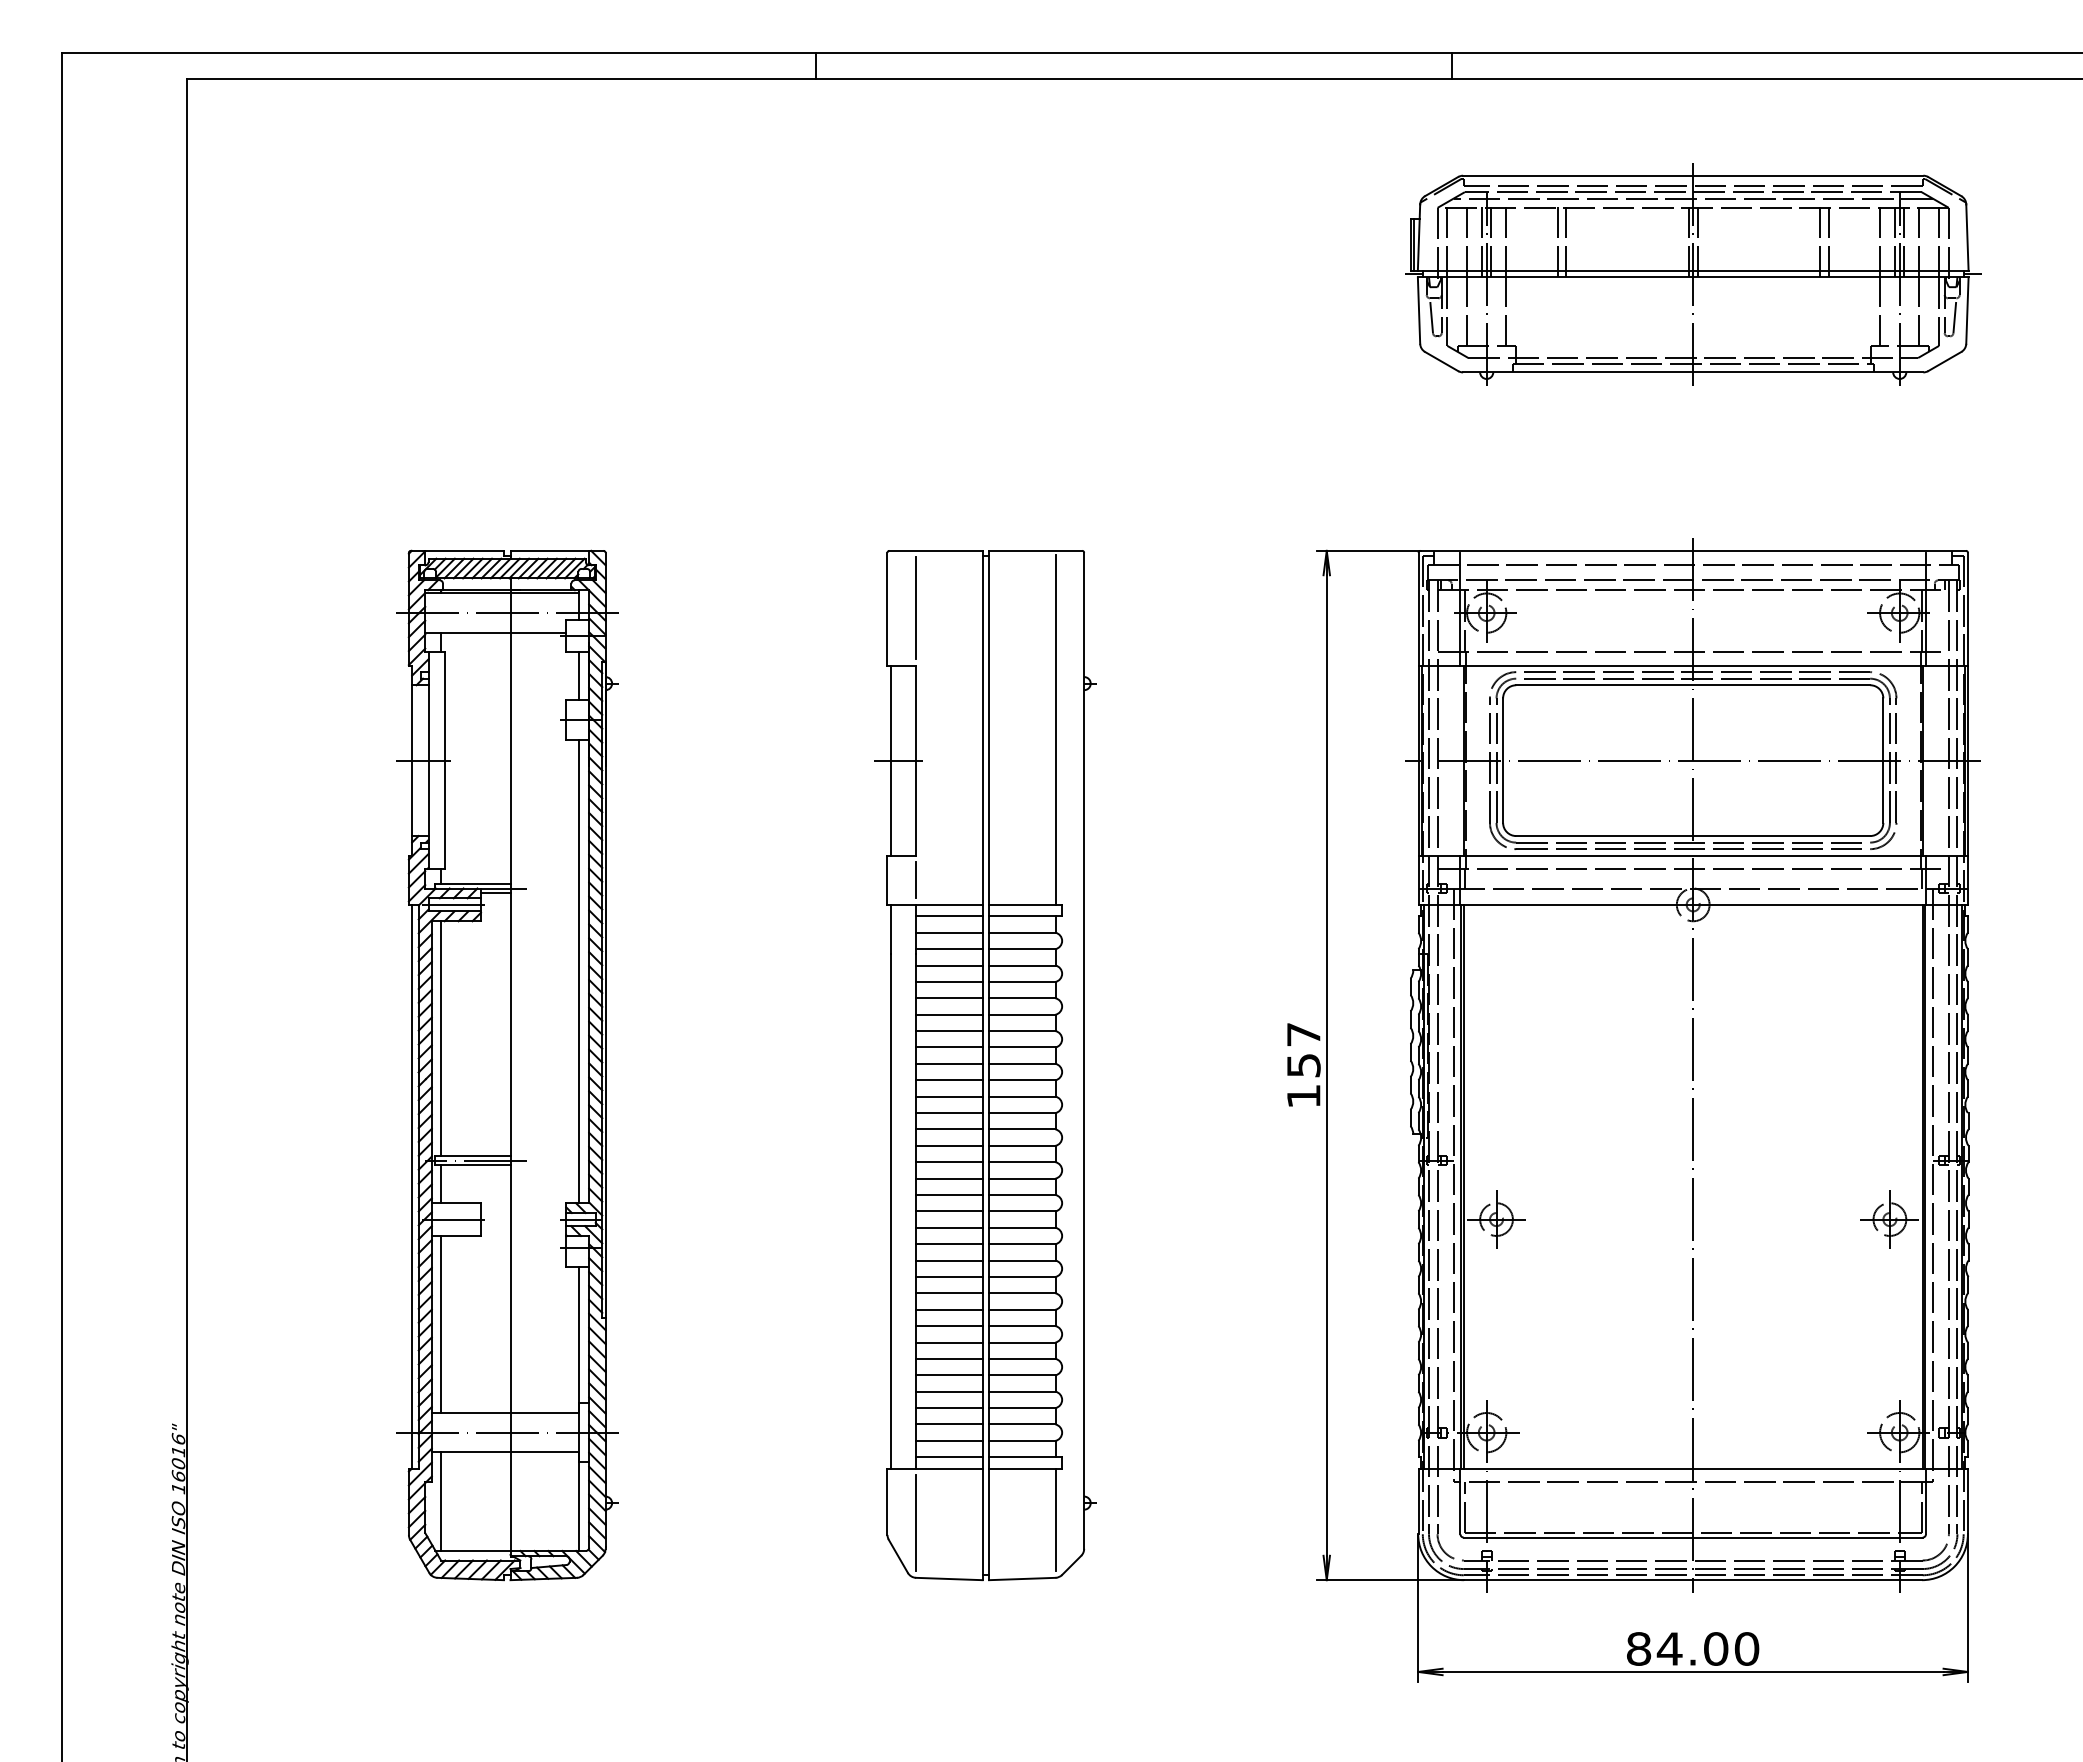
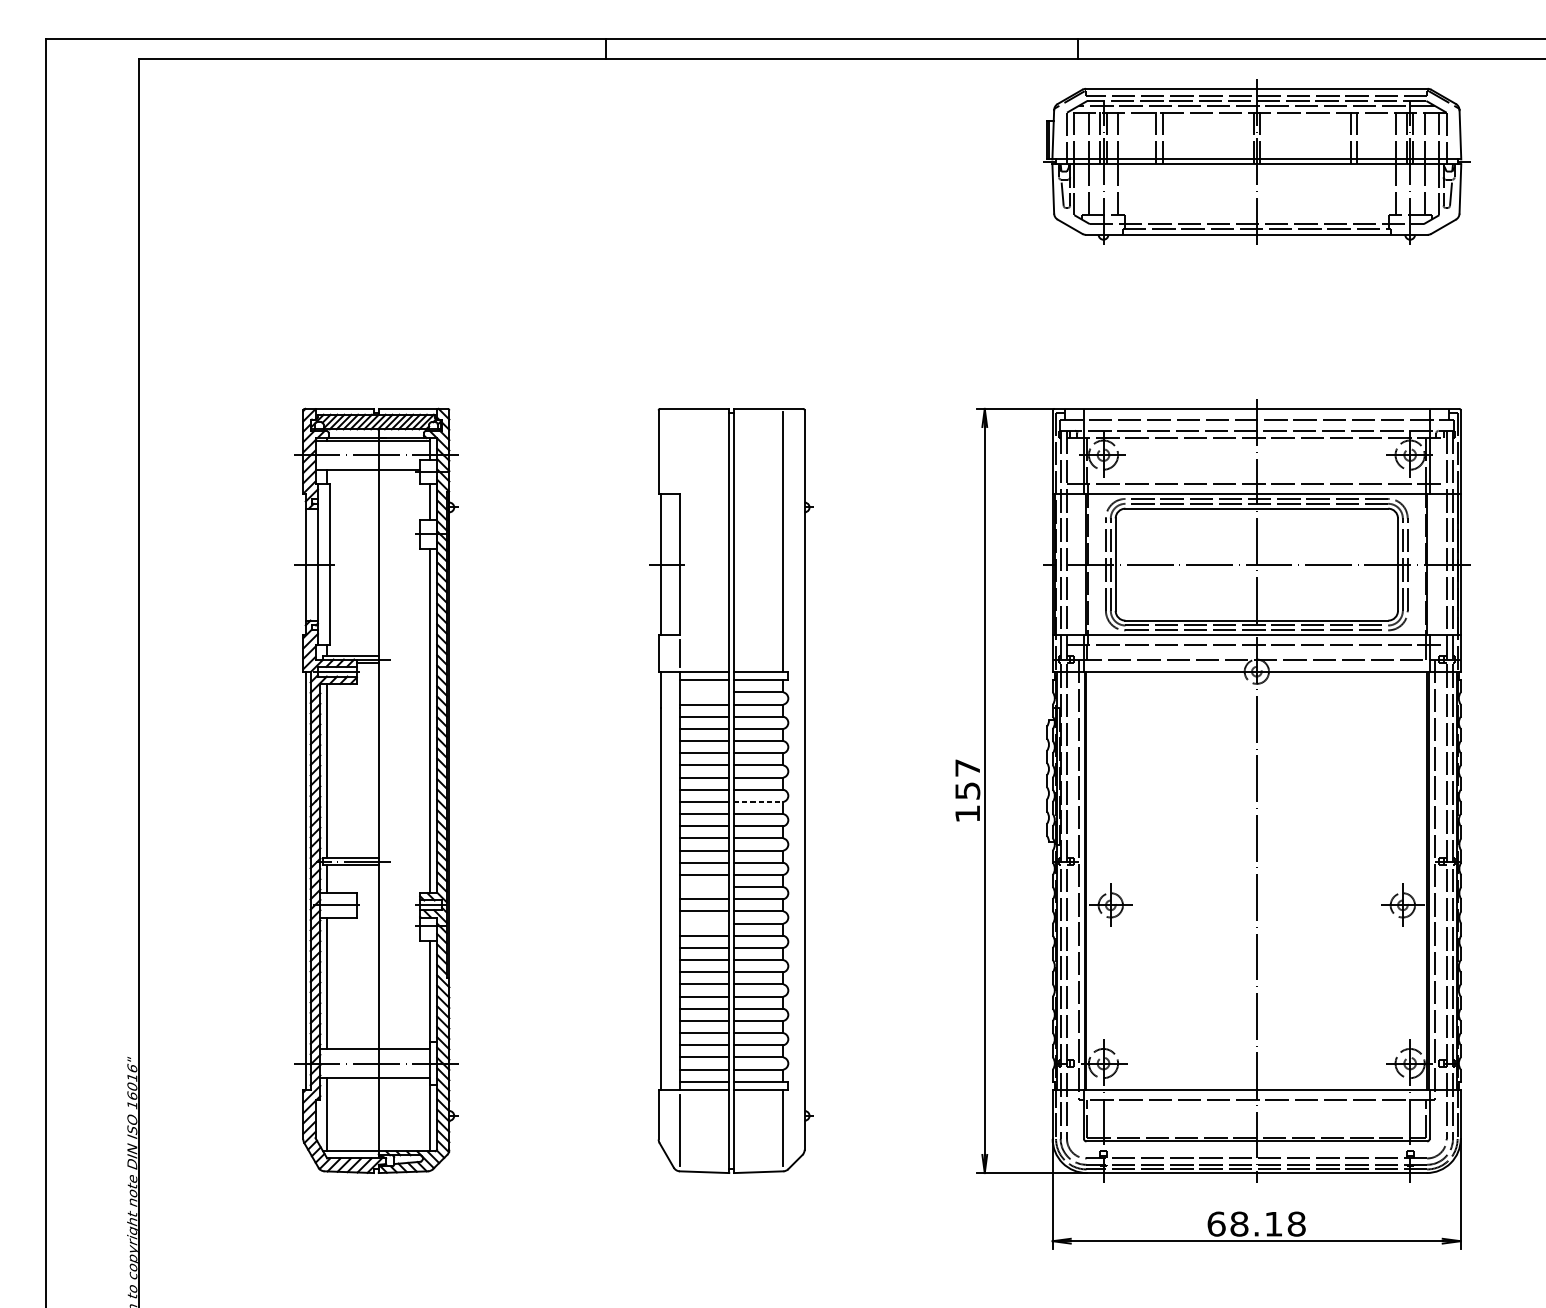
part: (1693, 274) -> (1257, 162), moved
line: (916, 608) -> (680, 451), removed
line: (949, 932) -> (704, 692), removed
line: (1022, 1080) -> (758, 802), solid -> dashed
line: (949, 1195) -> (704, 887), removed
line: (949, 1244) -> (704, 923), removed
text: (1693, 1648) -> (1257, 1223), 84.00 -> 68.18

